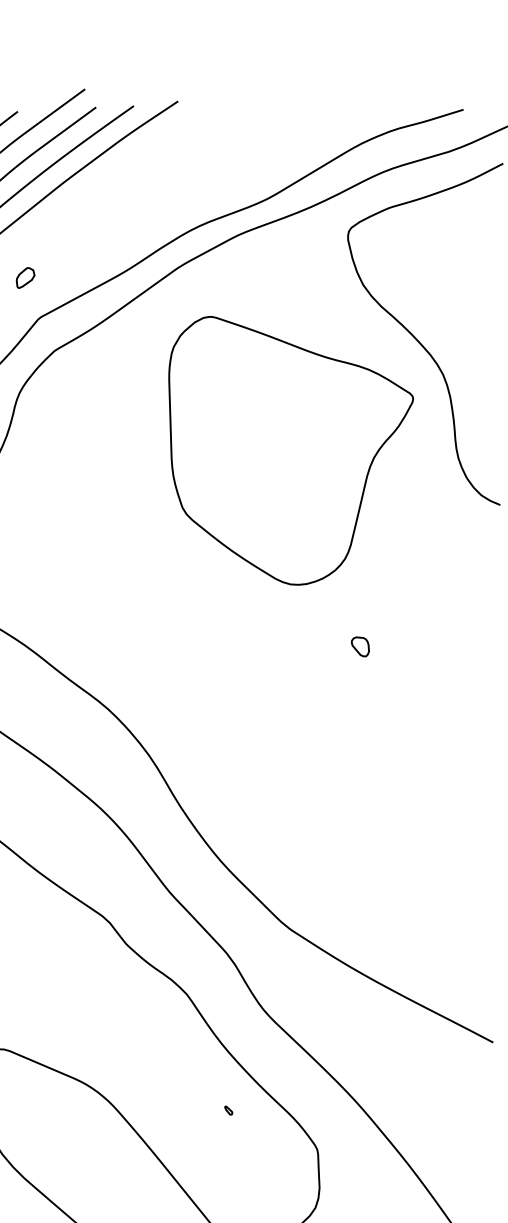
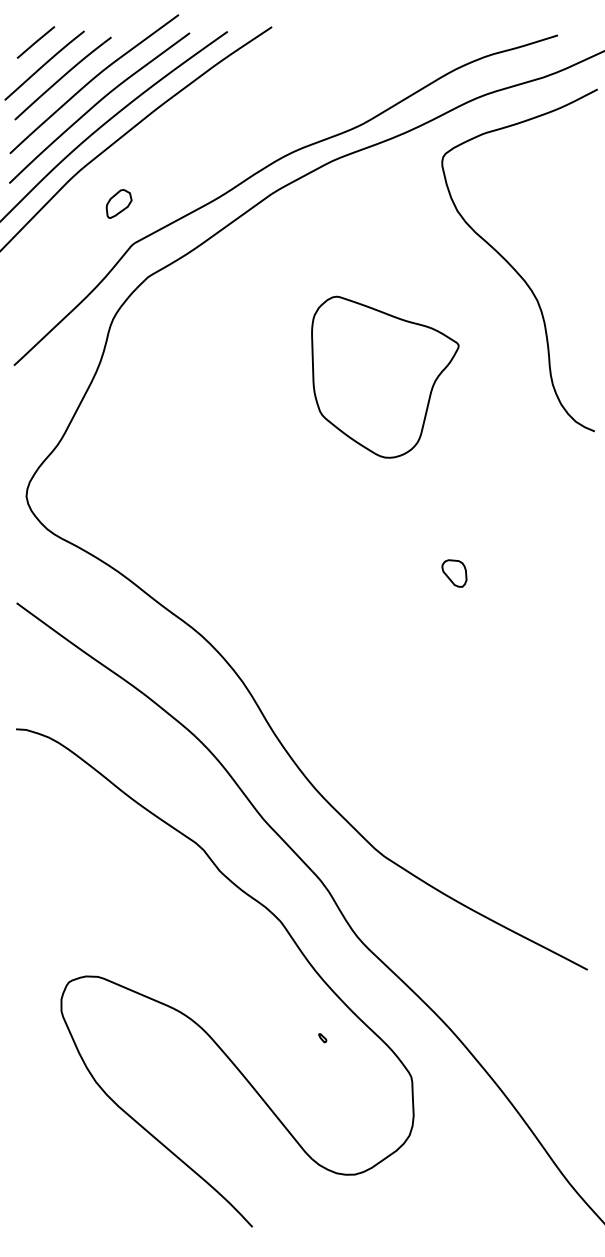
part: (25, 277) -> (119, 203), size x1.4
part: (291, 451) -> (385, 377), size x0.6
part: (360, 646) -> (454, 573), size x1.4

